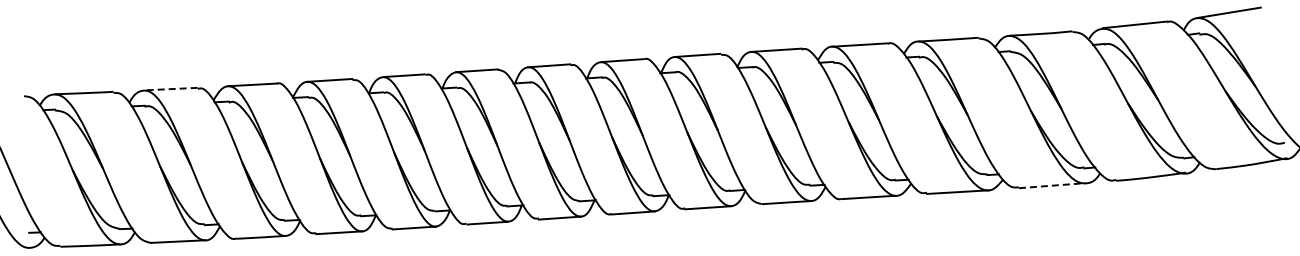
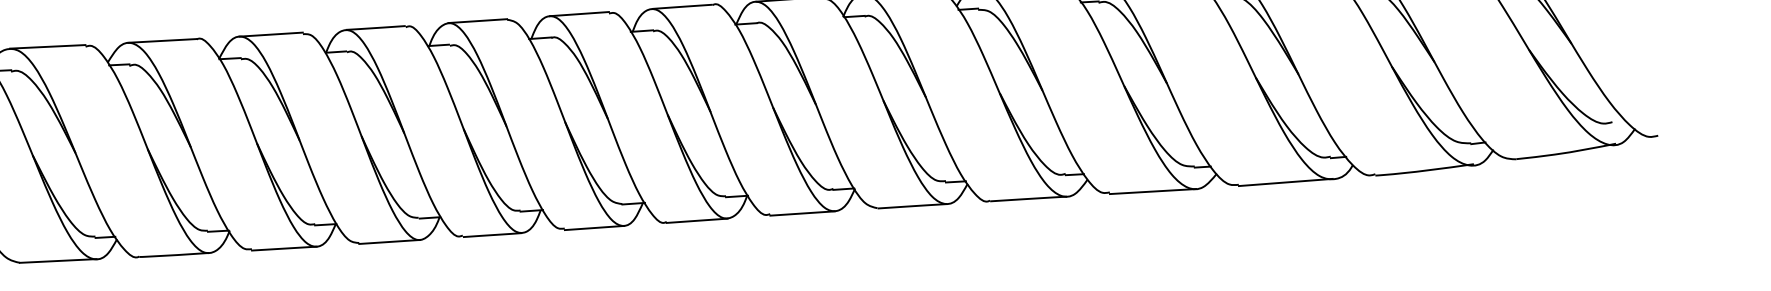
line: (170, 89) -> (47, 47), dashed -> solid
line: (1052, 185) -> (1286, 182), dashed -> solid

